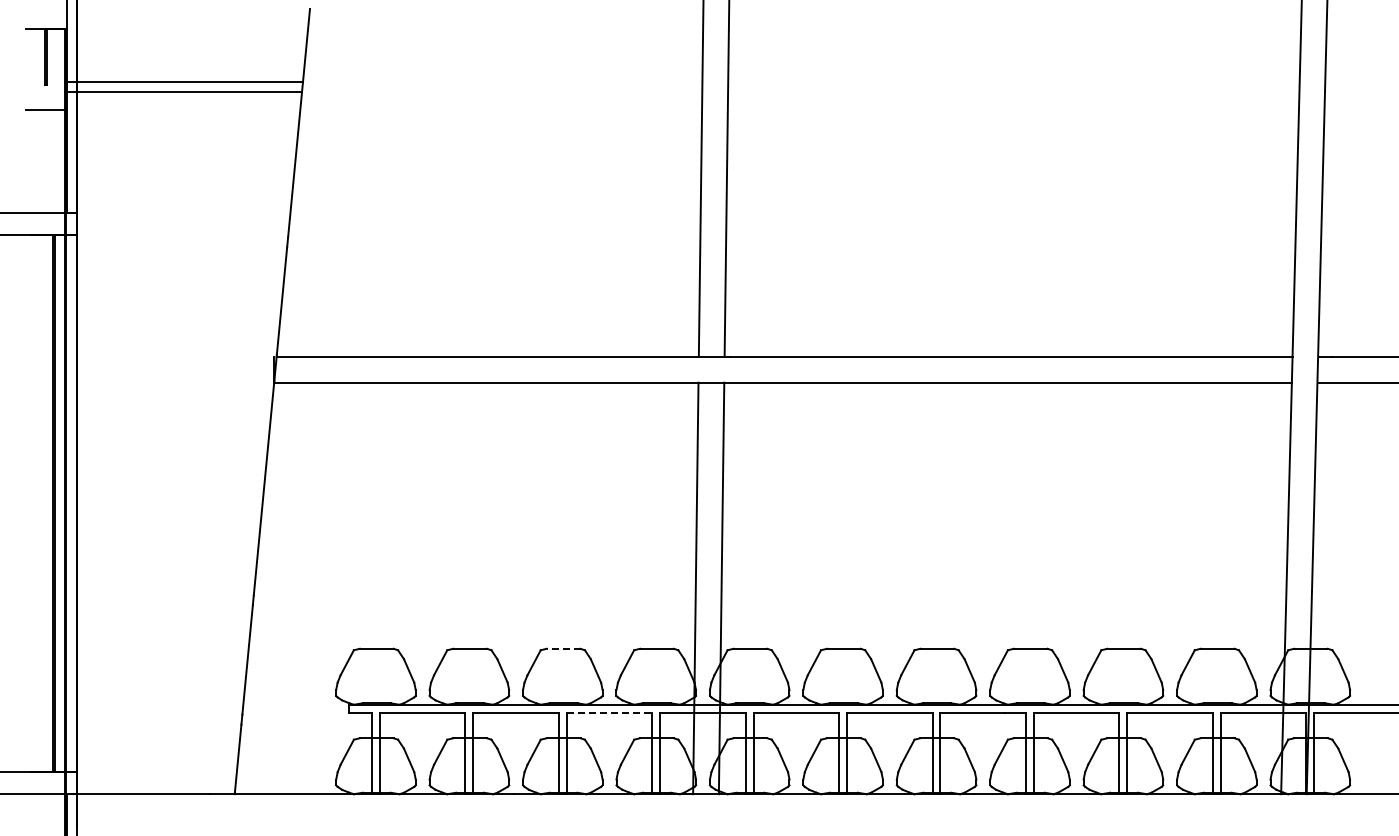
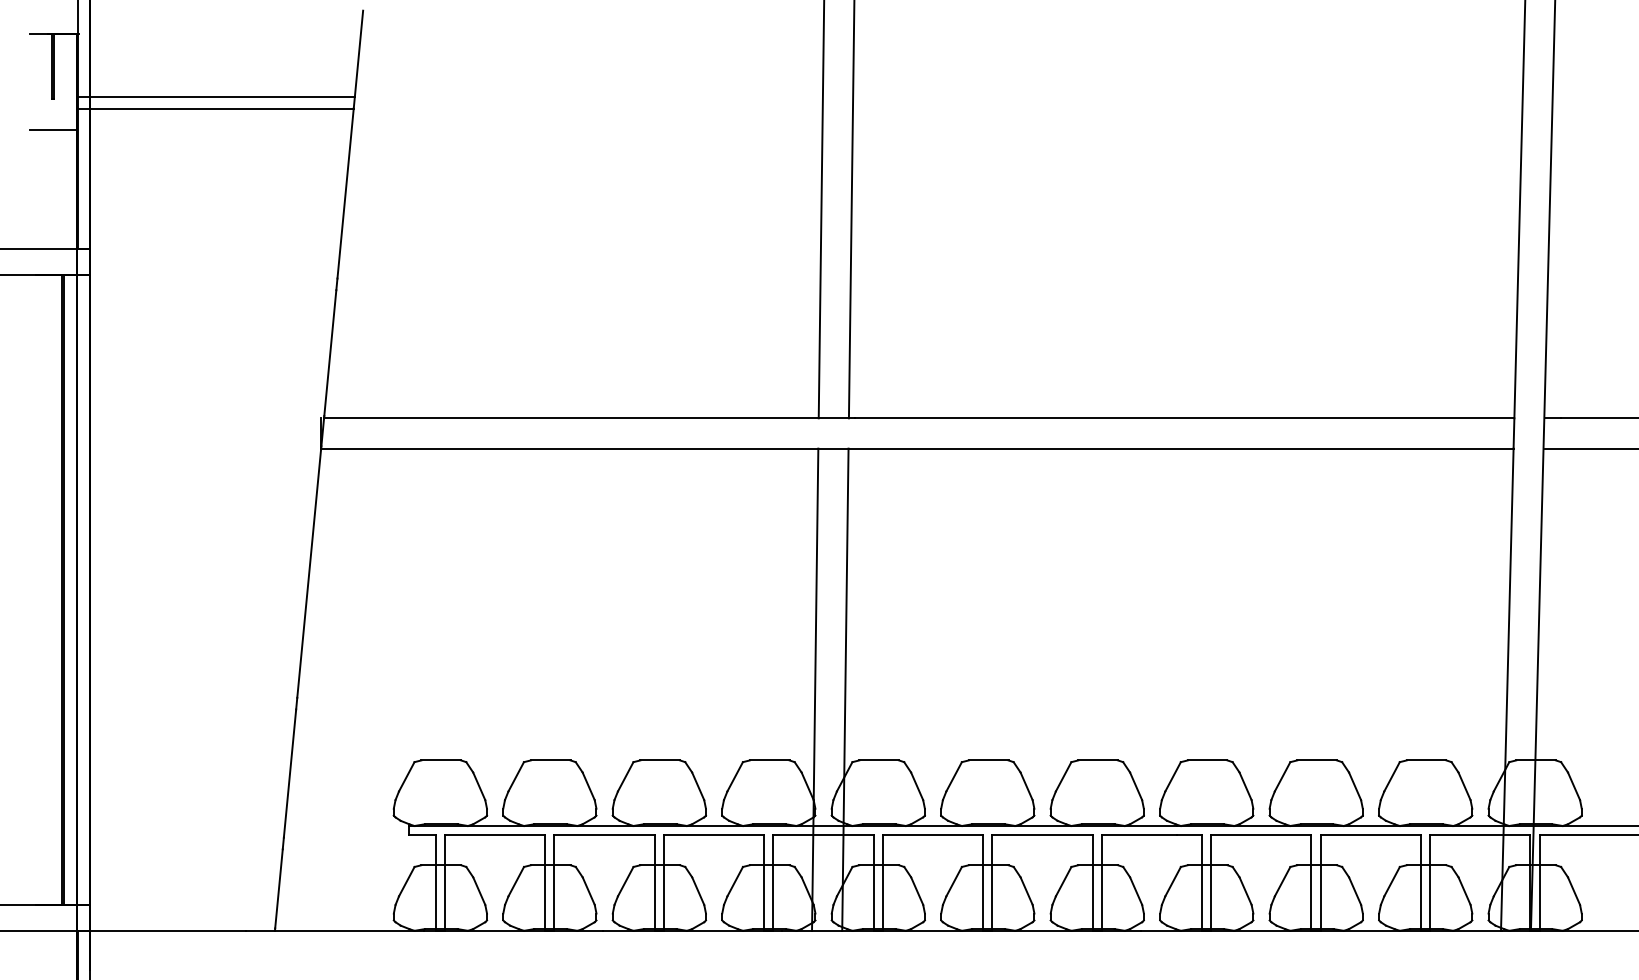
line: (563, 648) -> (660, 760), dashed -> solid
line: (609, 712) -> (714, 835), dashed -> solid

